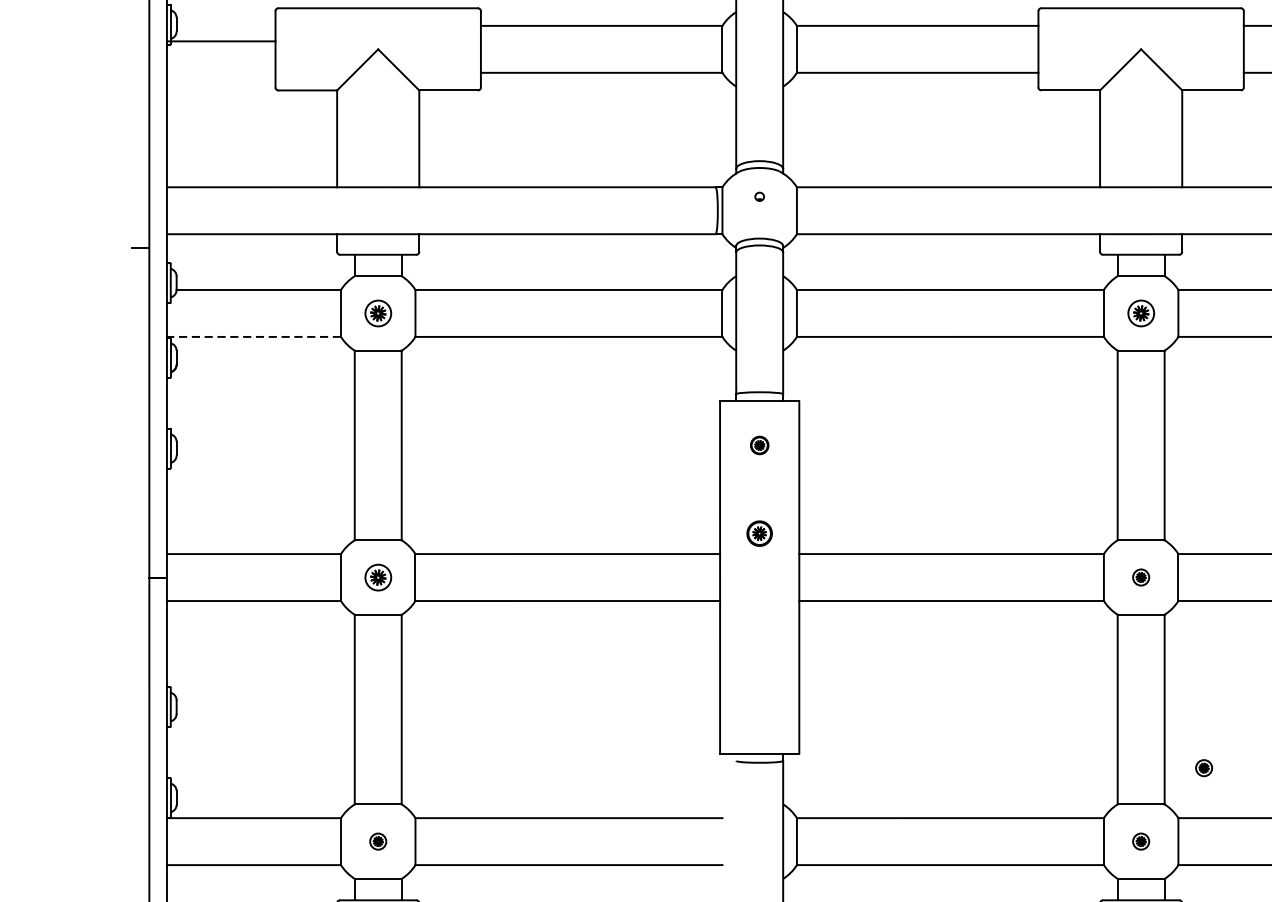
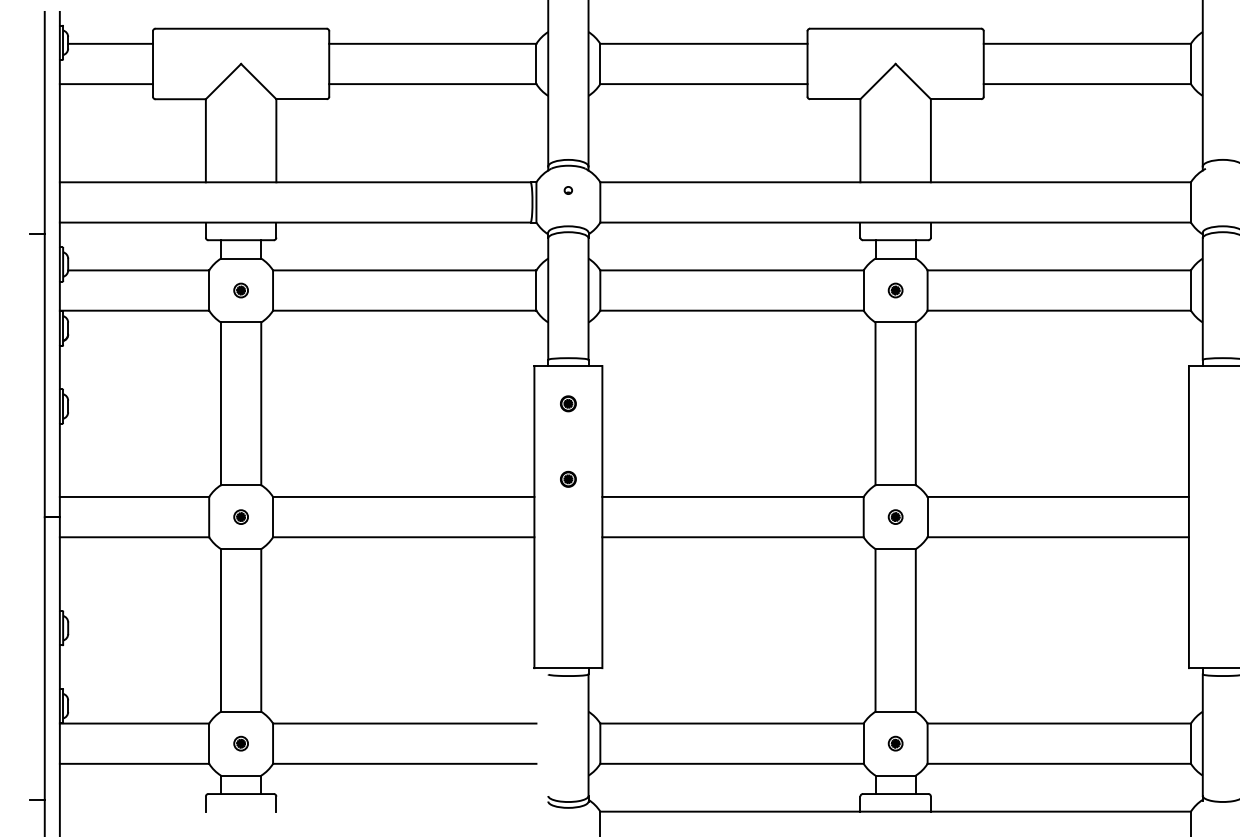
line: (225, 25) -> (110, 43), added
line: (221, 41) -> (106, 84), moved
part: (377, 313) -> (240, 290), size x0.62
part: (1140, 313) -> (895, 290), size x0.62
line: (253, 336) -> (134, 310), dashed -> solid
part: (759, 532) -> (568, 478), size x0.71
part: (377, 576) -> (240, 516), size x0.62
part: (1203, 767) -> (949, 680), removed

